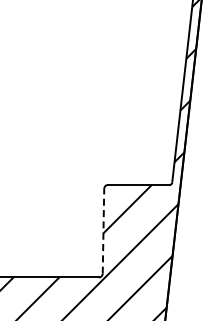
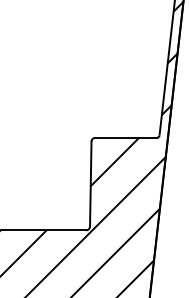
line: (103, 230) -> (90, 183), dashed -> solid

